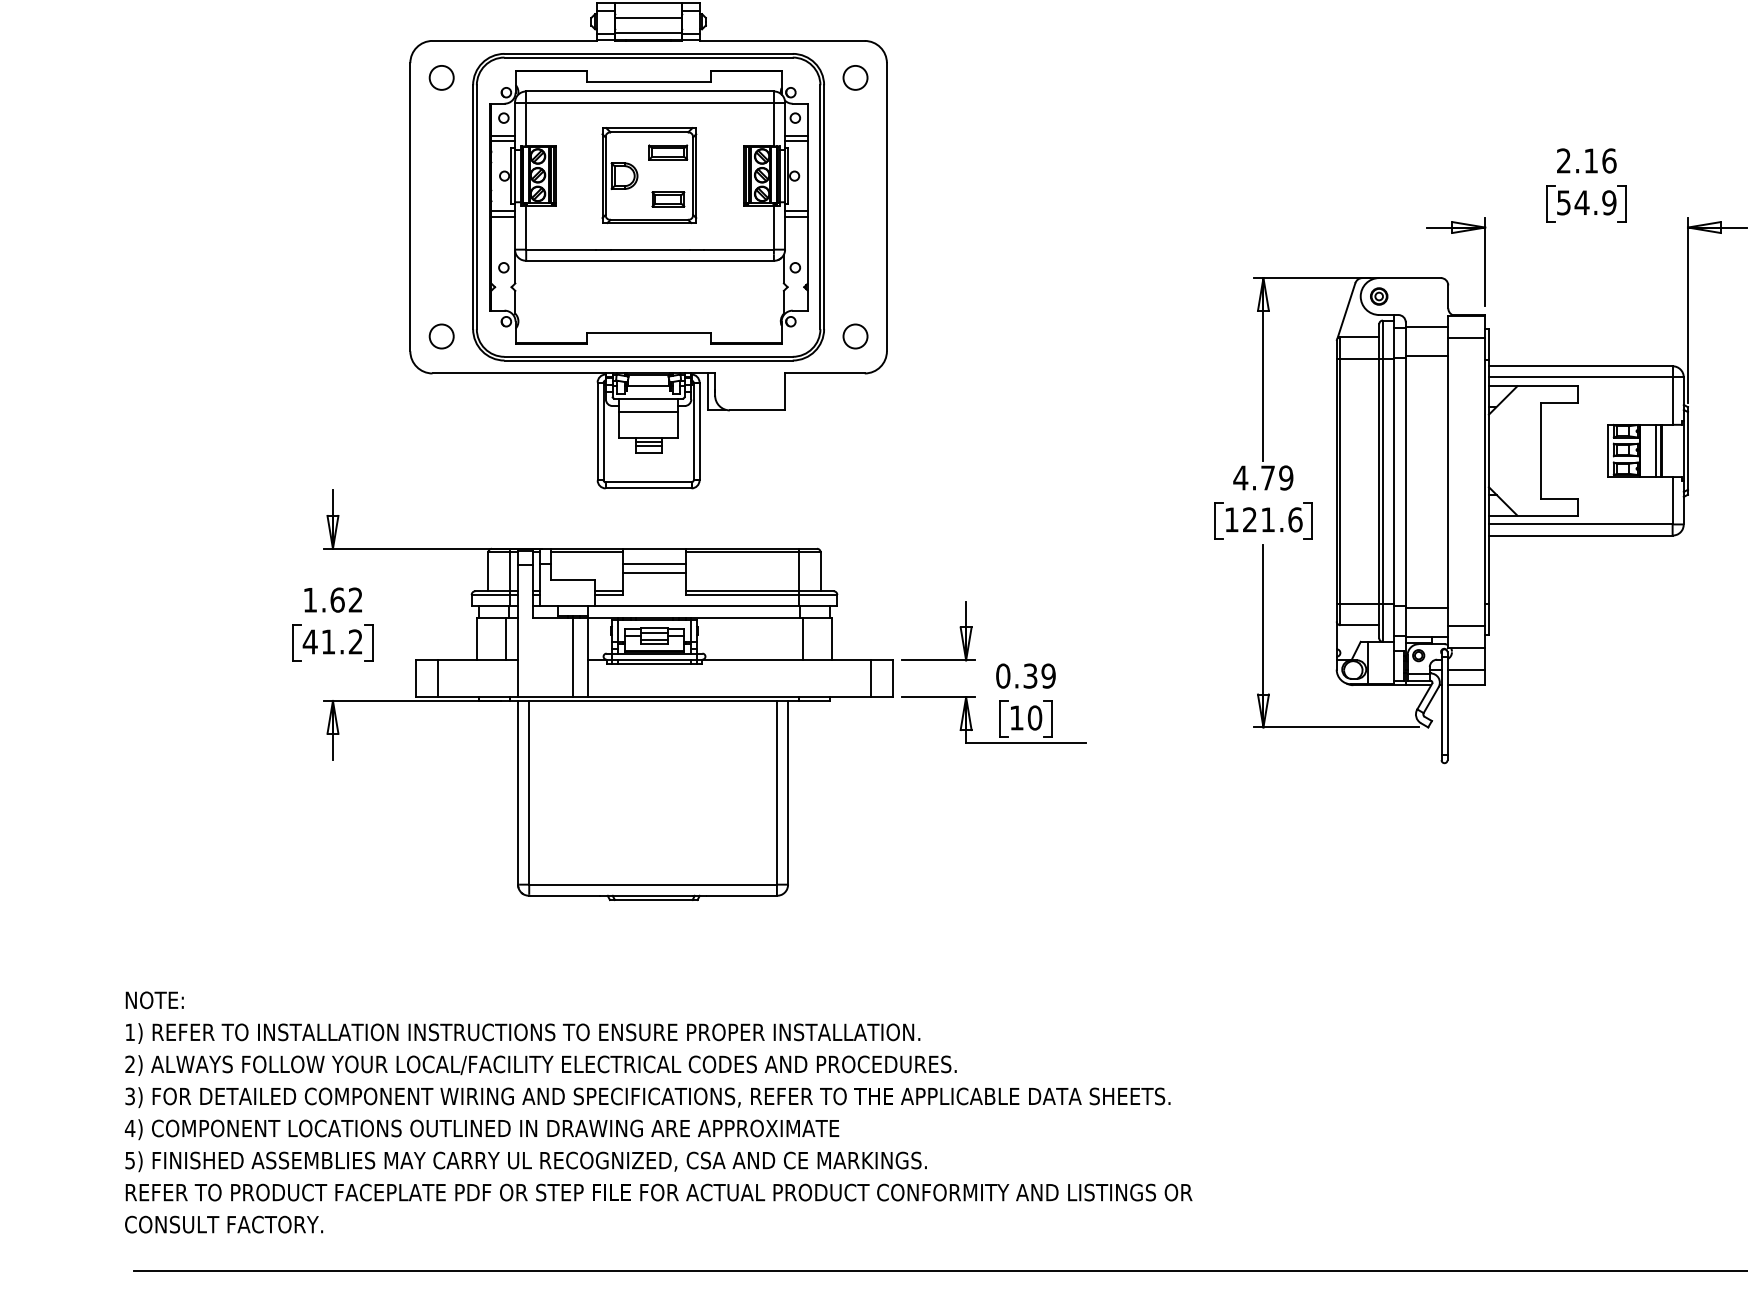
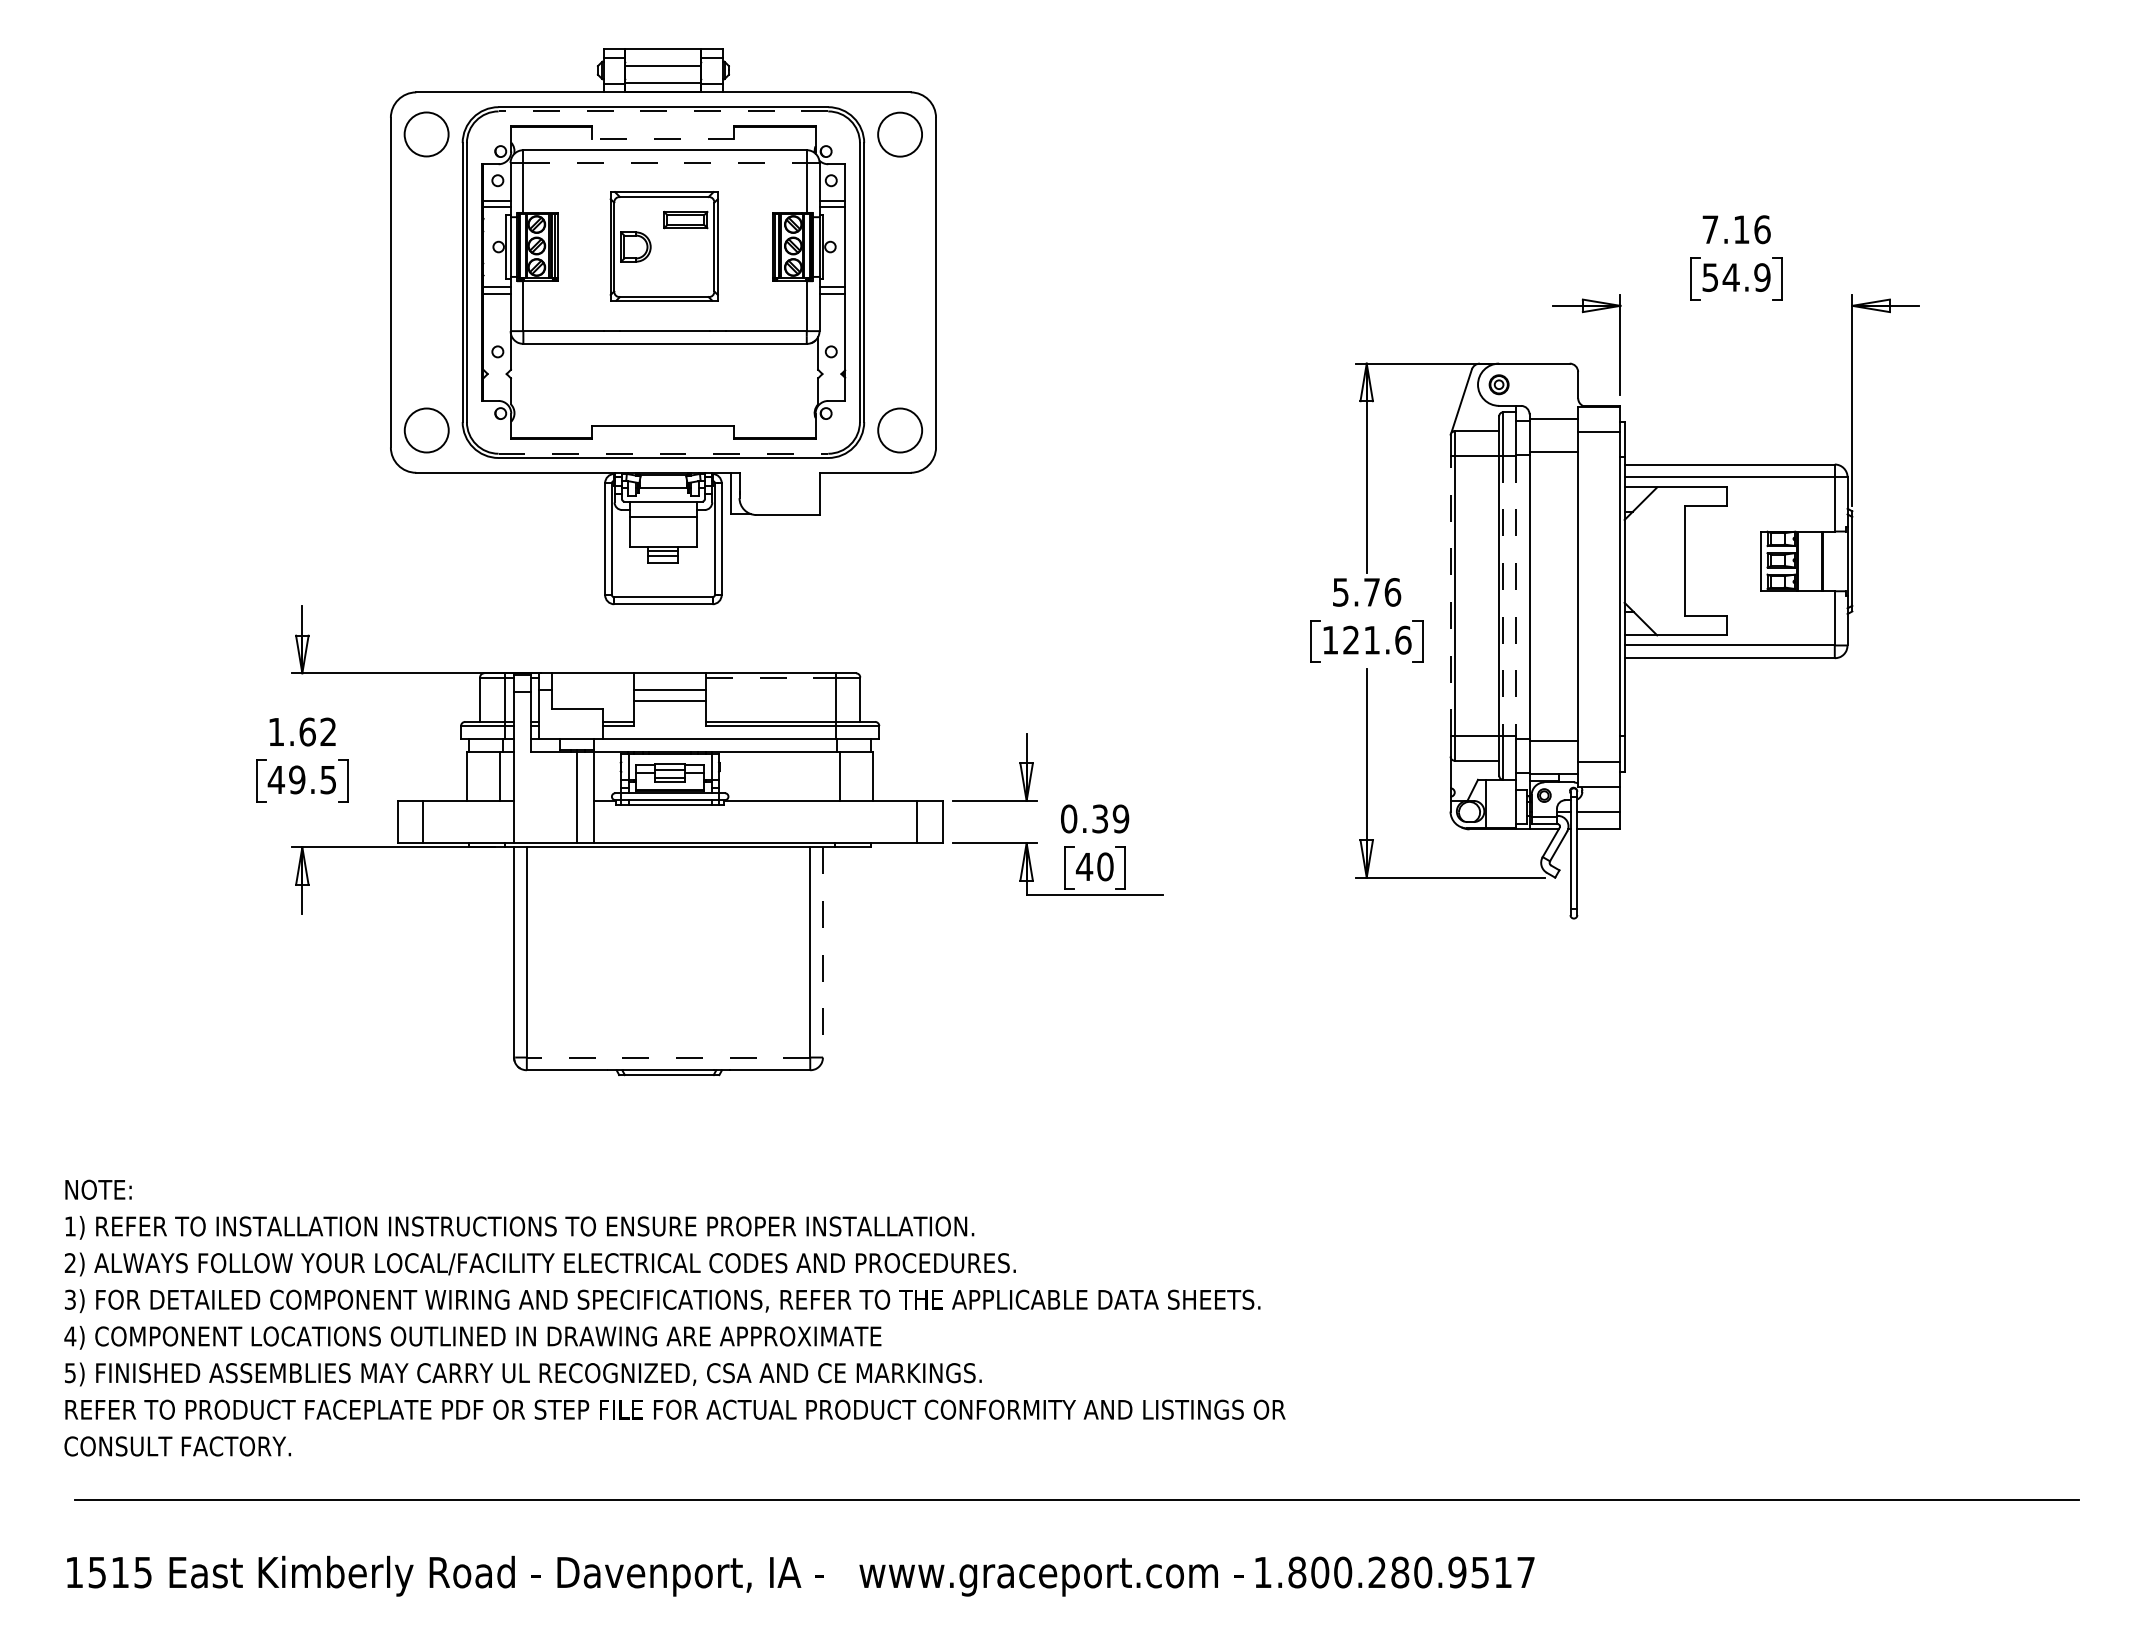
line: (648, 57) -> (663, 111), solid -> dashed
circle: (441, 77) -> (426, 134), size x1.6
circle: (854, 77) -> (899, 134), size x1.6
line: (647, 81) -> (662, 138), solid -> dashed
line: (650, 102) -> (665, 162), solid -> dashed
text: (1563, 160) -> (1710, 229), 2.16 -> 7.16
part: (667, 199) -> (685, 273), removed
circle: (441, 336) -> (426, 430), size x1.6
circle: (854, 336) -> (899, 430), size x1.6
line: (648, 356) -> (663, 453), solid -> dashed
line: (1655, 451) -> (1815, 561), removed
text: (1263, 478) -> (1366, 592), 4.79 -> 5.76
line: (1336, 480) -> (1450, 595), solid -> dashed
line: (1383, 481) -> (1503, 596), solid -> dashed
line: (1394, 481) -> (1516, 596), solid -> dashed
line: (586, 552) -> (592, 677), removed
line: (742, 552) -> (770, 677), solid -> dashed
text: (341, 641) -> (312, 779), 41.2 -> 49.5
text: (1016, 717) -> (1084, 866), 10 -> 40
line: (788, 792) -> (823, 952), solid -> dashed
line: (653, 884) -> (668, 1057), solid -> dashed

